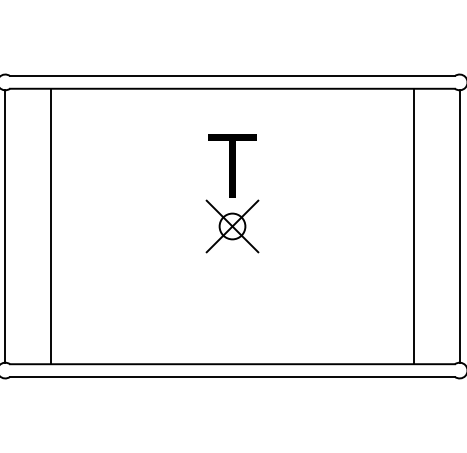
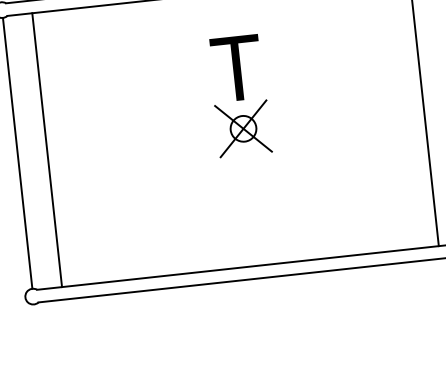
line: (51, 226) -> (47, 150), moved

